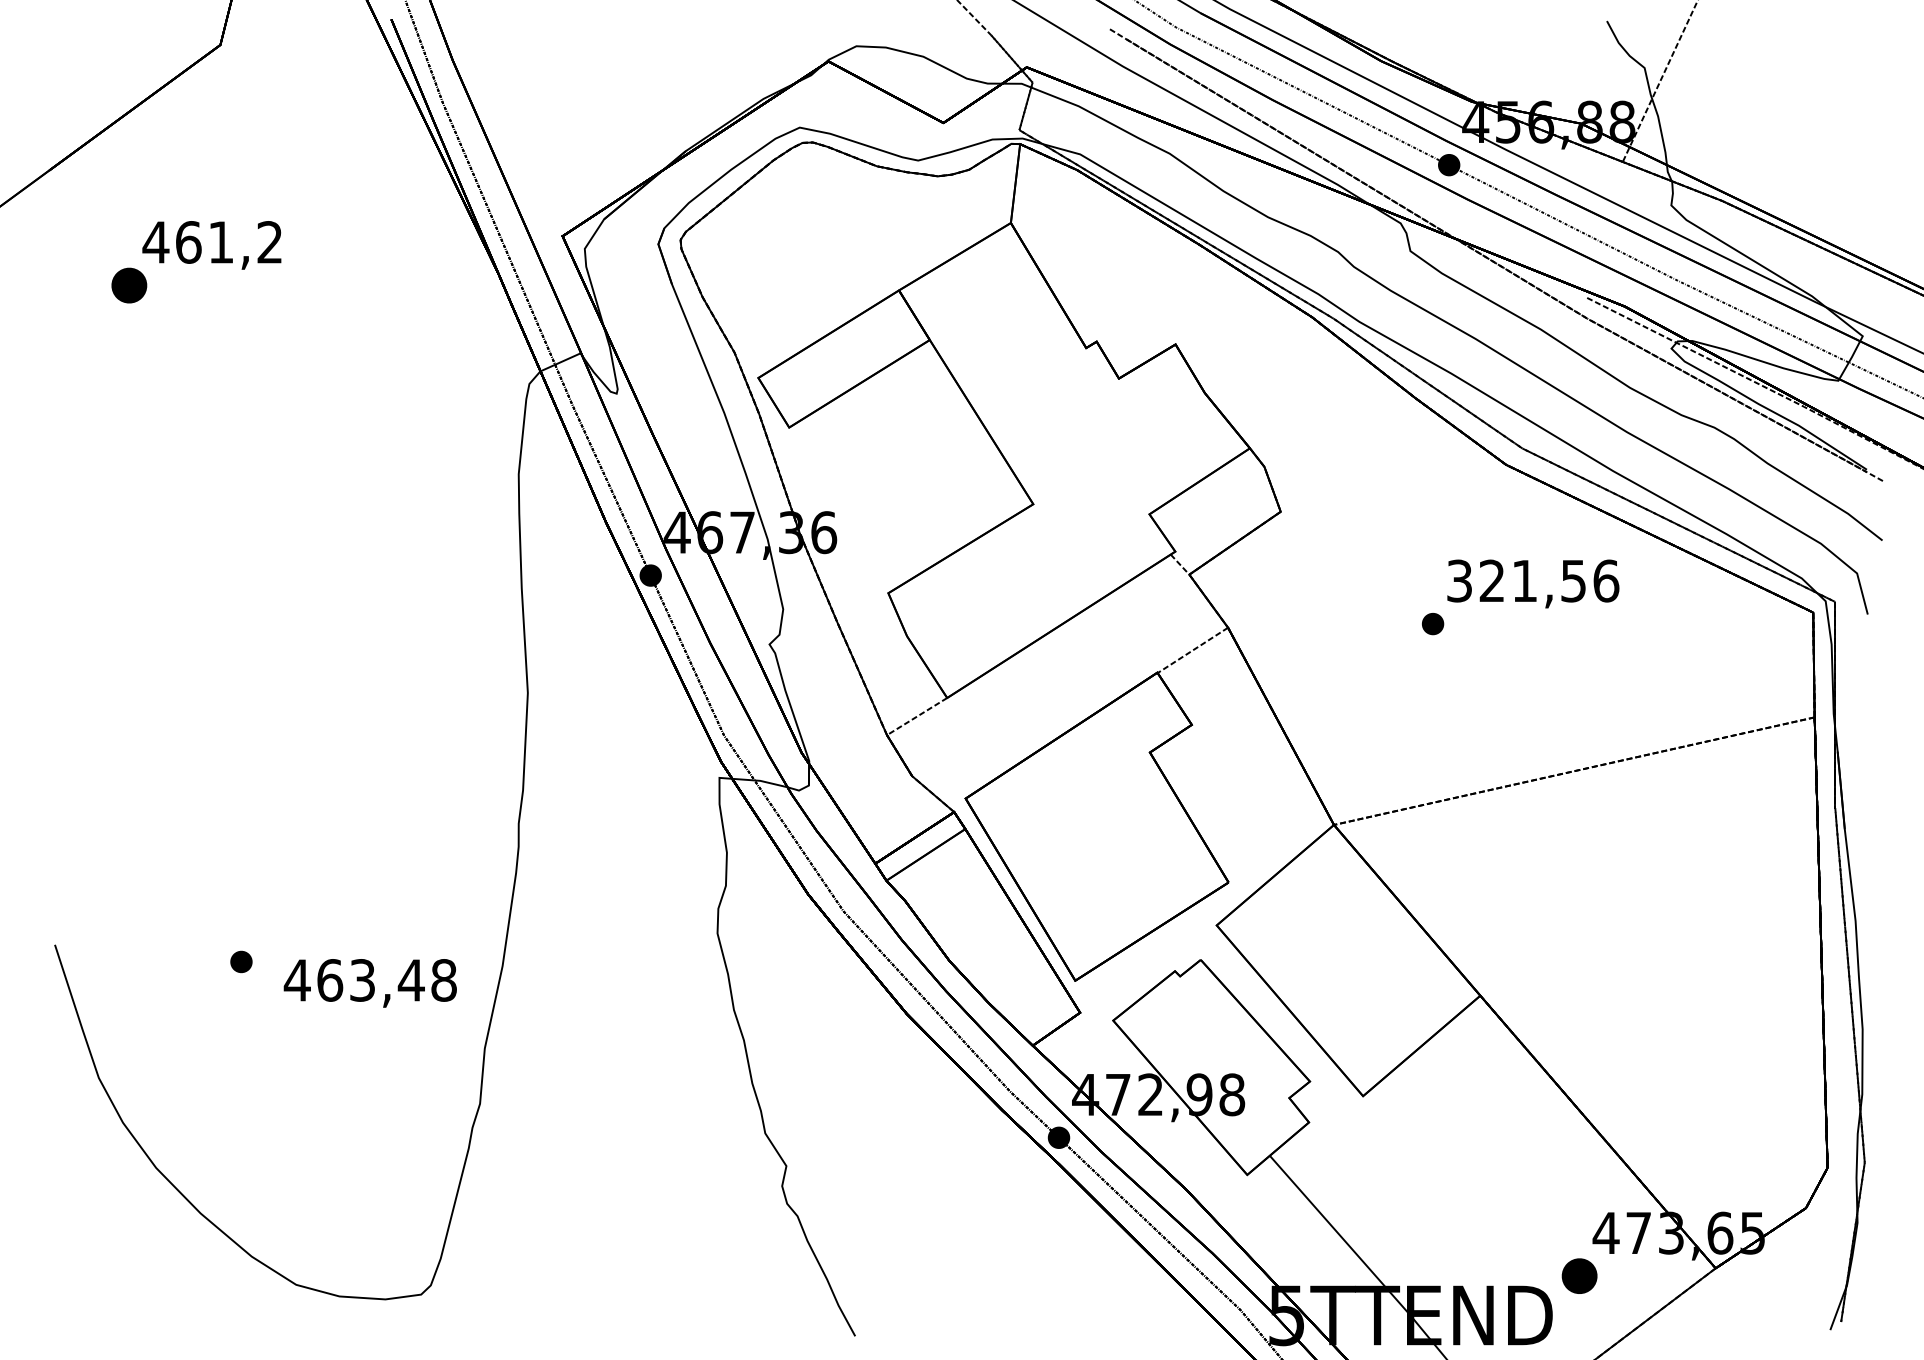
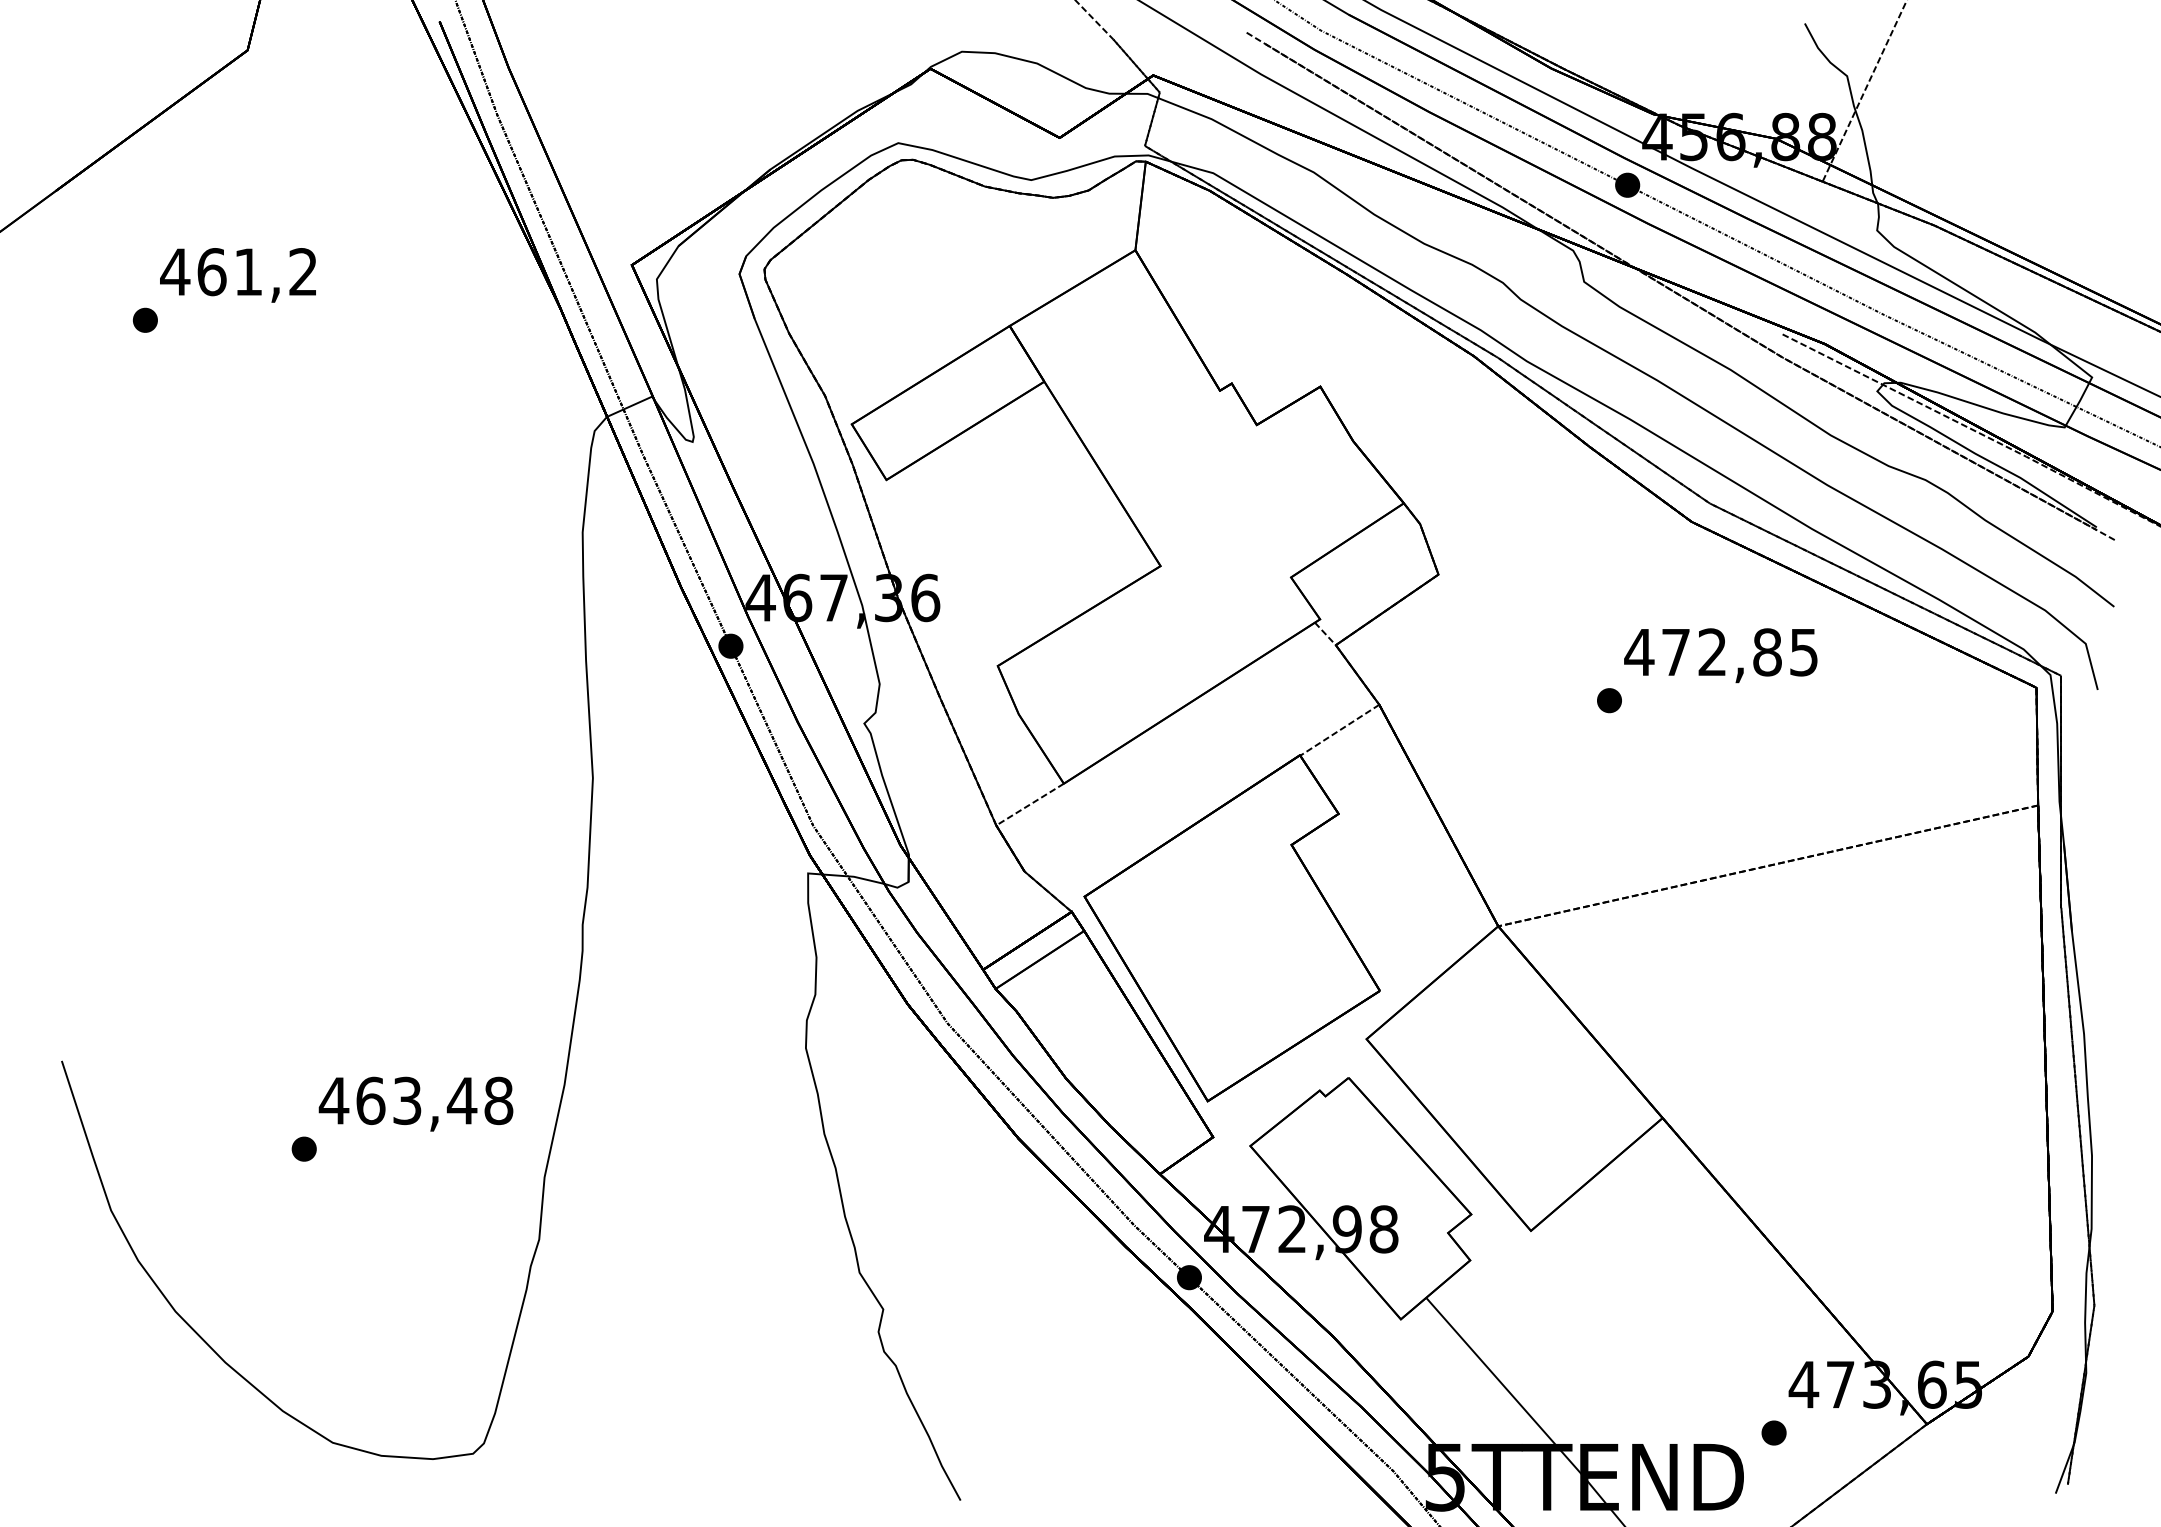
part: (129, 284) -> (145, 319), size x0.62
text: (1532, 581) -> (1721, 652), 321,56 -> 472,85
part: (240, 961) -> (303, 1148), moved
part: (1579, 1275) -> (1773, 1432), size x0.62

